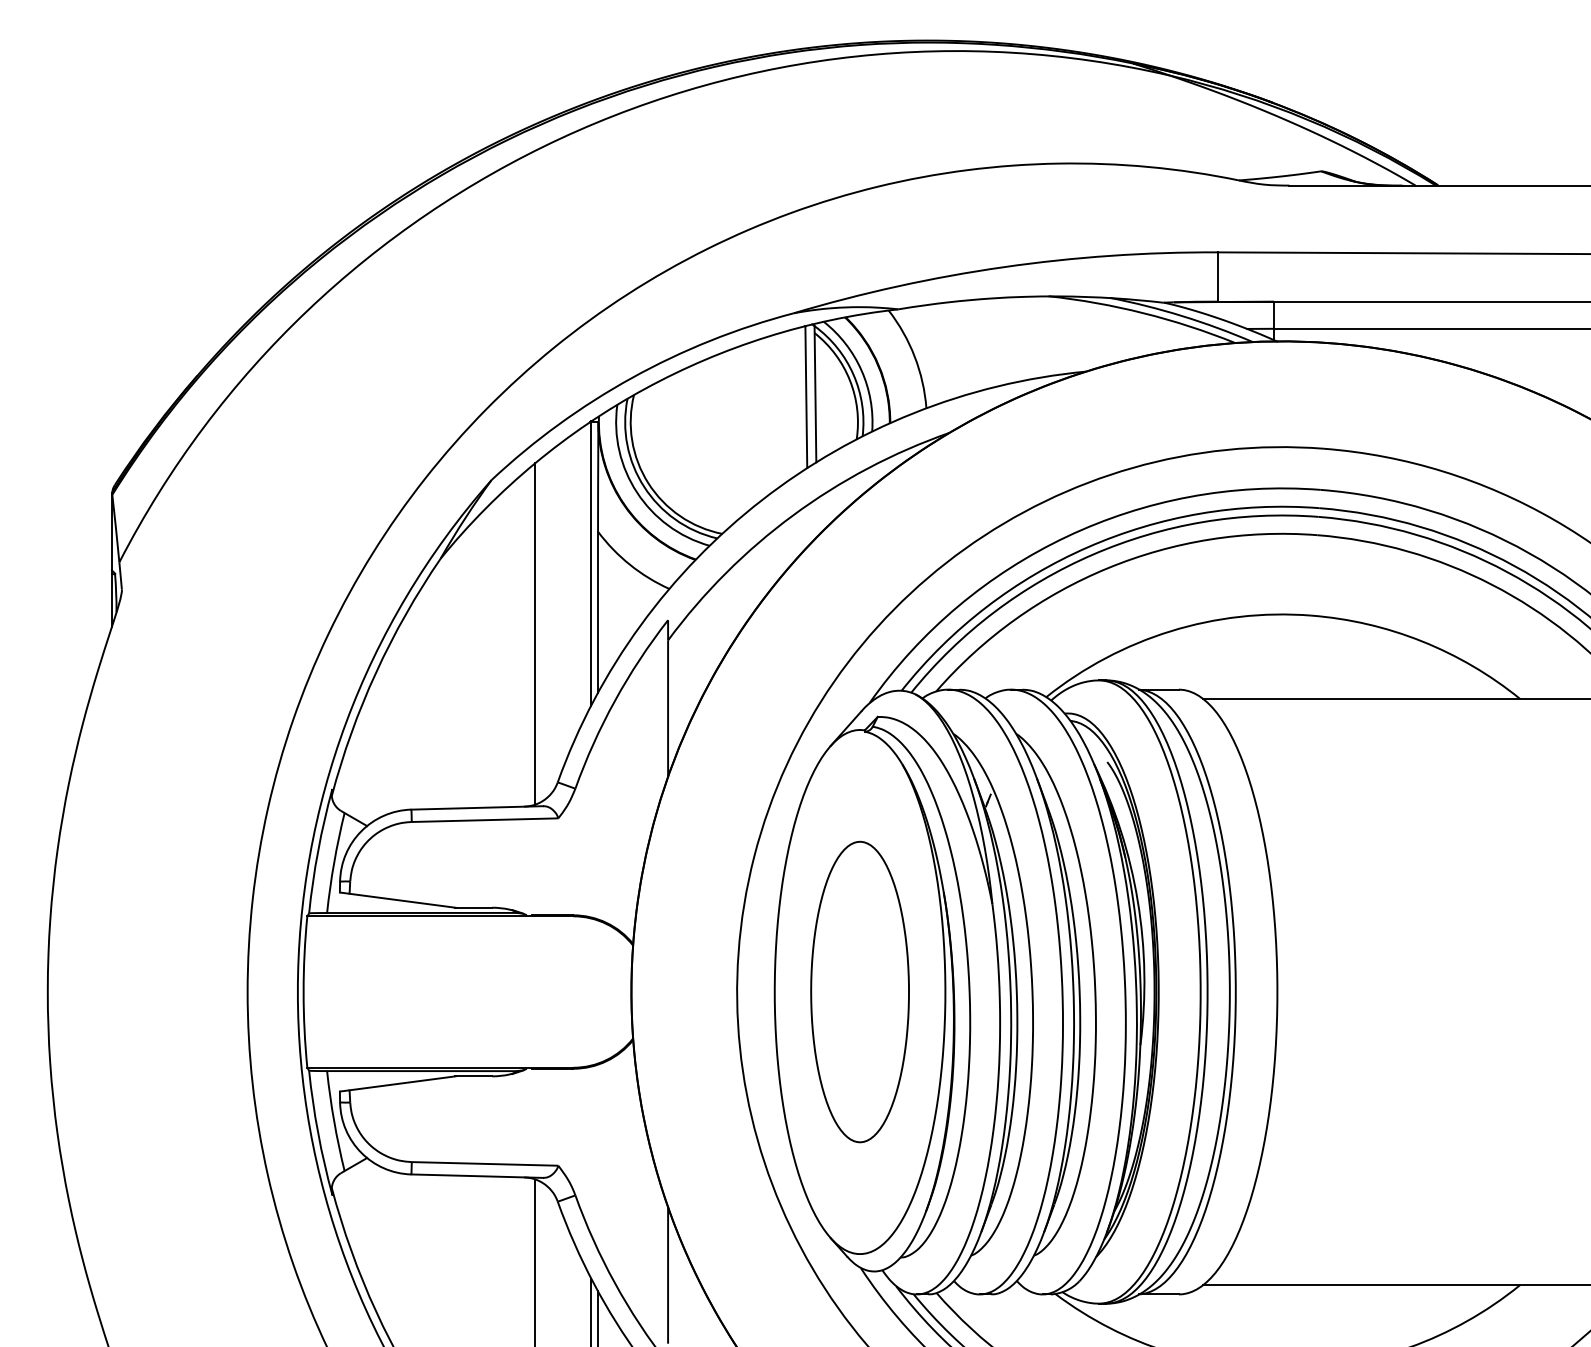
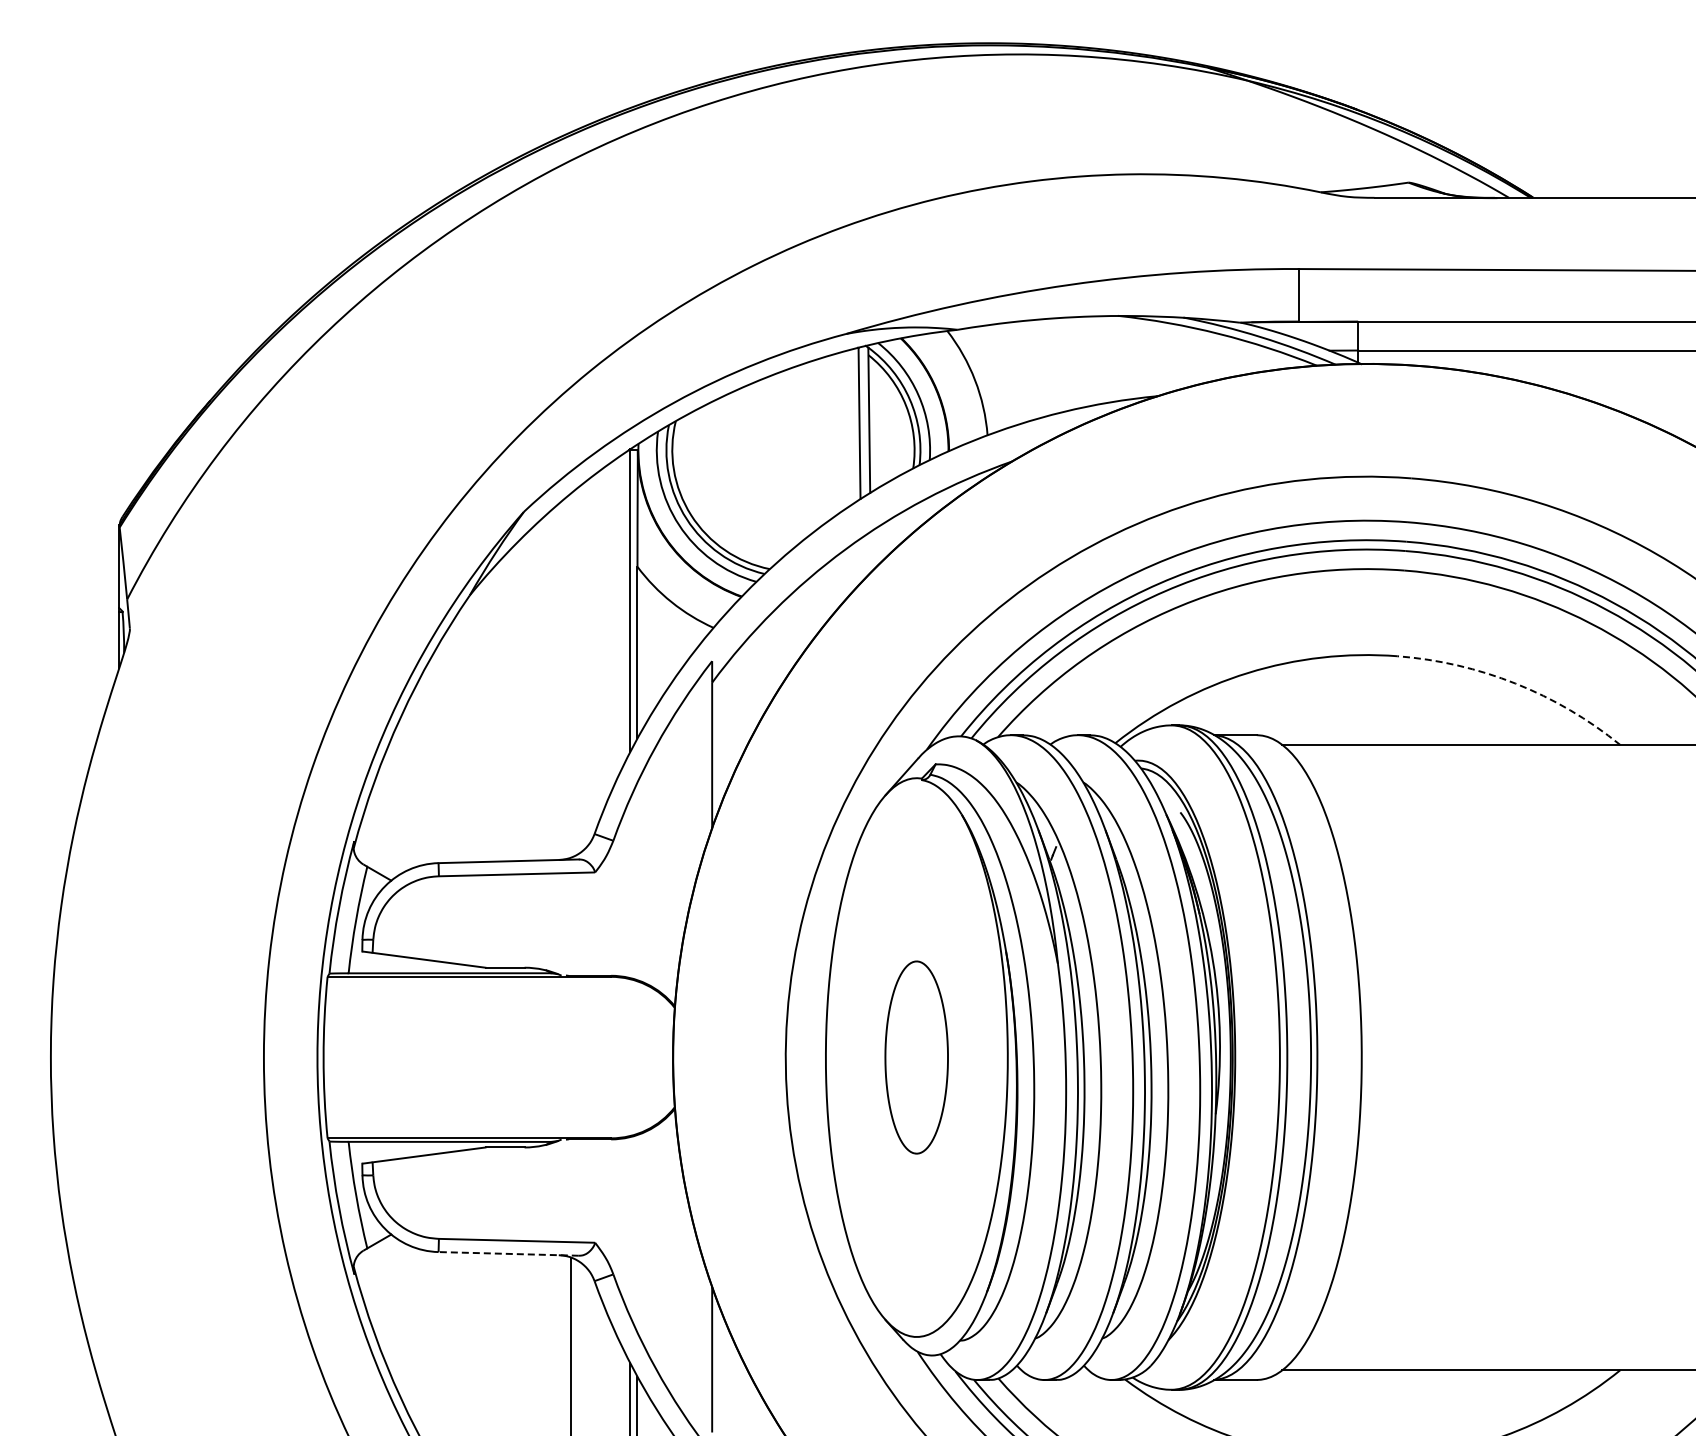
line: (535, 633) -> (570, 675), removed
arc: (1421, 641) -> (1515, 683), solid -> dashed
part: (859, 991) -> (916, 1057), size x0.6
line: (477, 1175) -> (508, 1253), solid -> dashed

